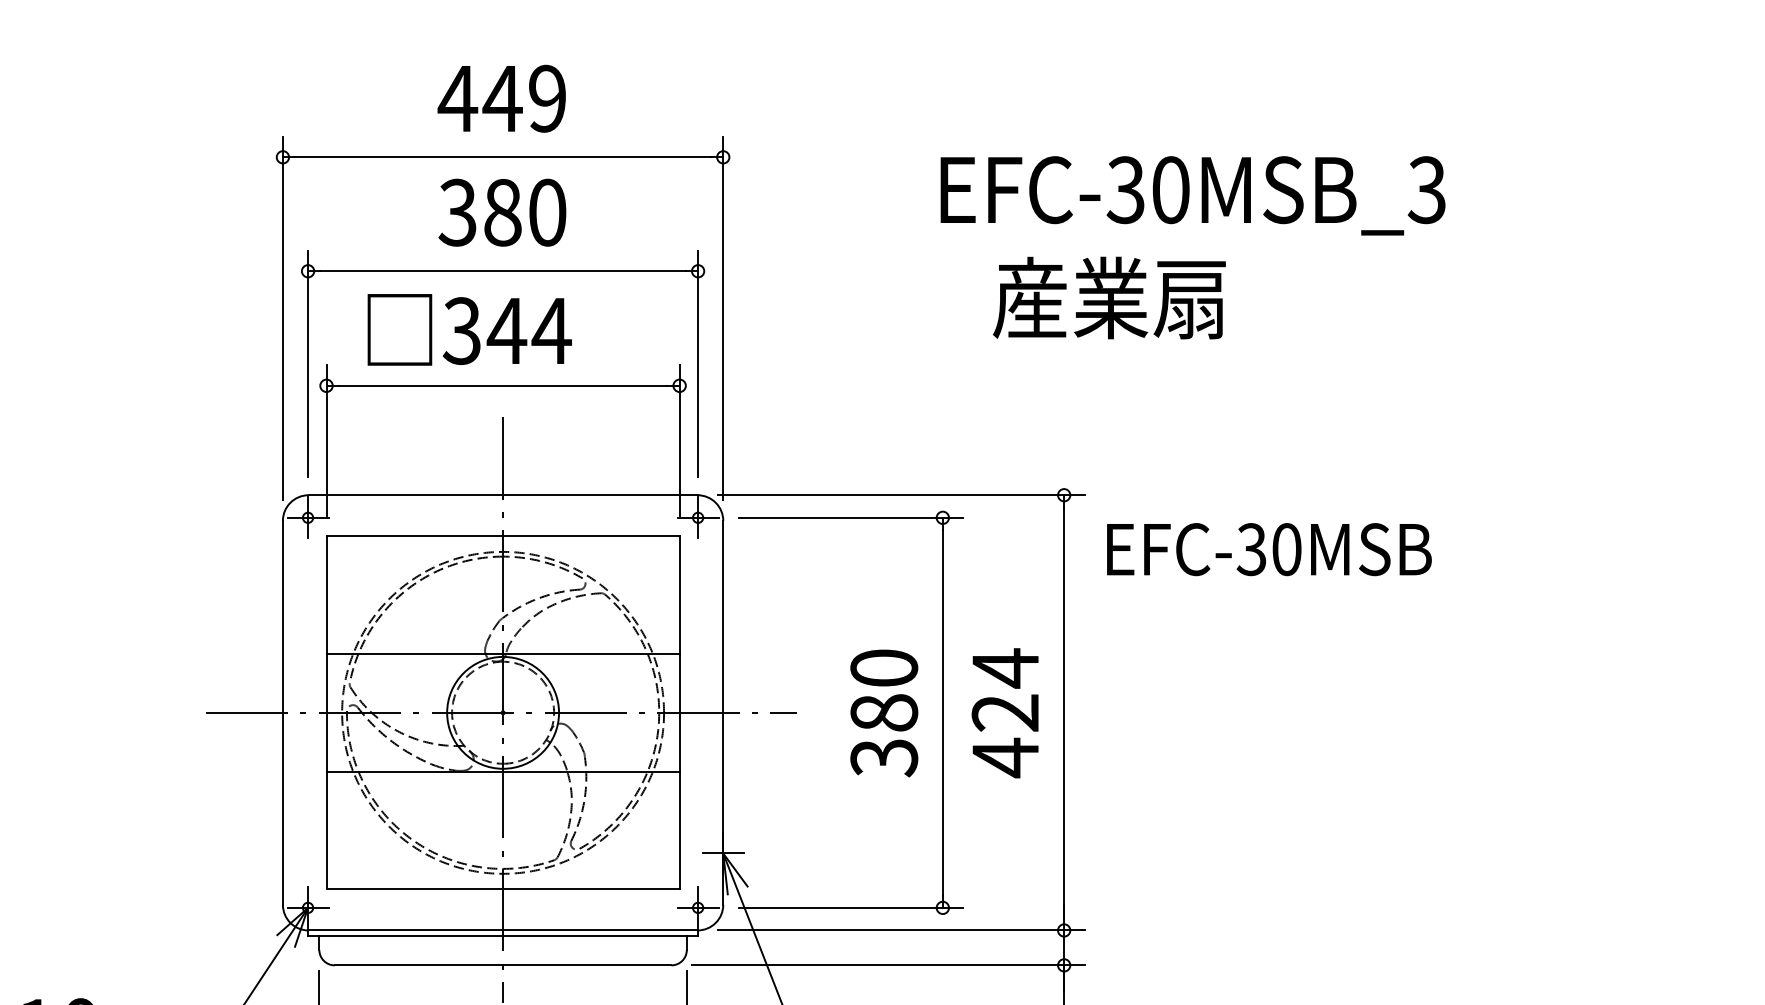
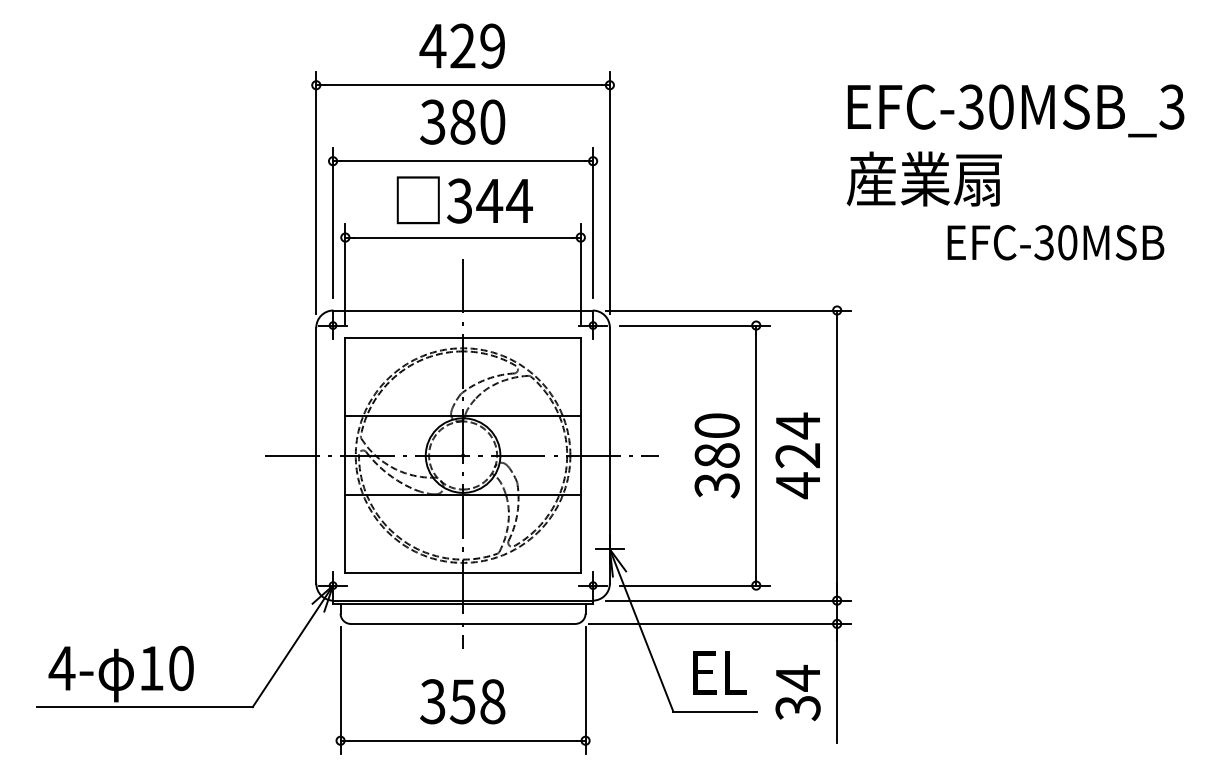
text: (502, 97) -> (462, 45), 449 -> 429
text: (1192, 195) -> (1015, 110), moved
text: (1108, 297) -> (923, 178), moved
text: (469, 330) -> (464, 200), moved
text: (1268, 549) -> (1055, 242), moved

